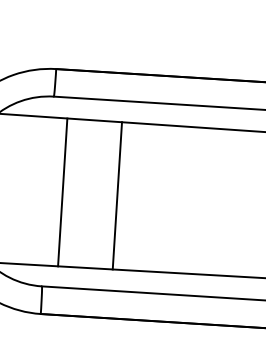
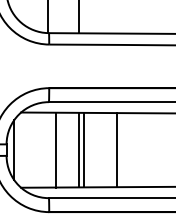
line: (108, 194) -> (79, 149), added
line: (181, 200) -> (116, 150), added

